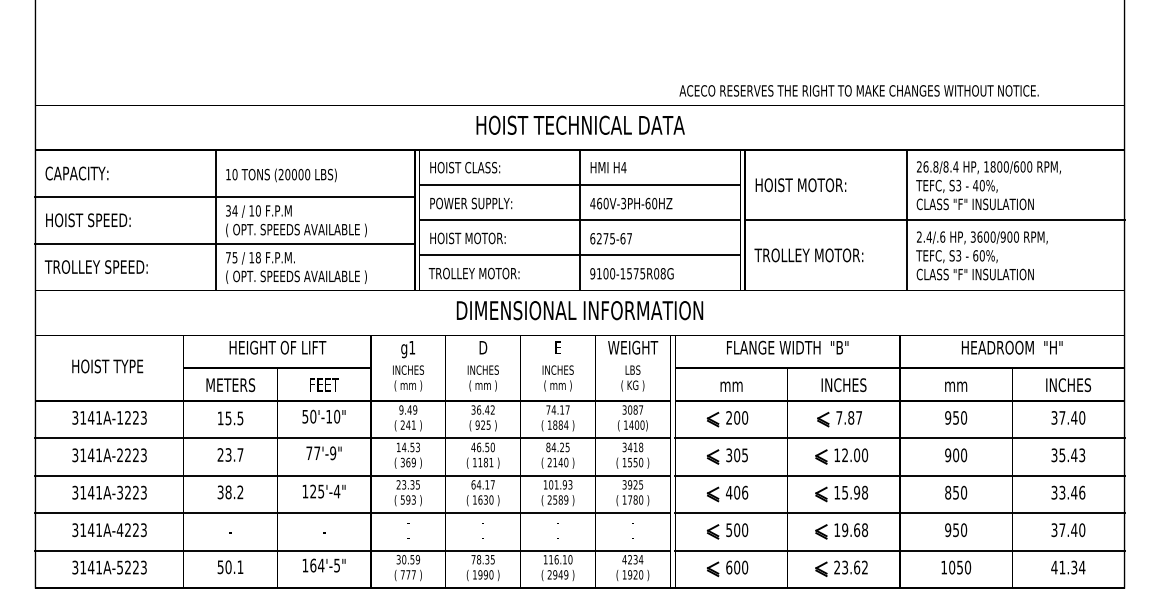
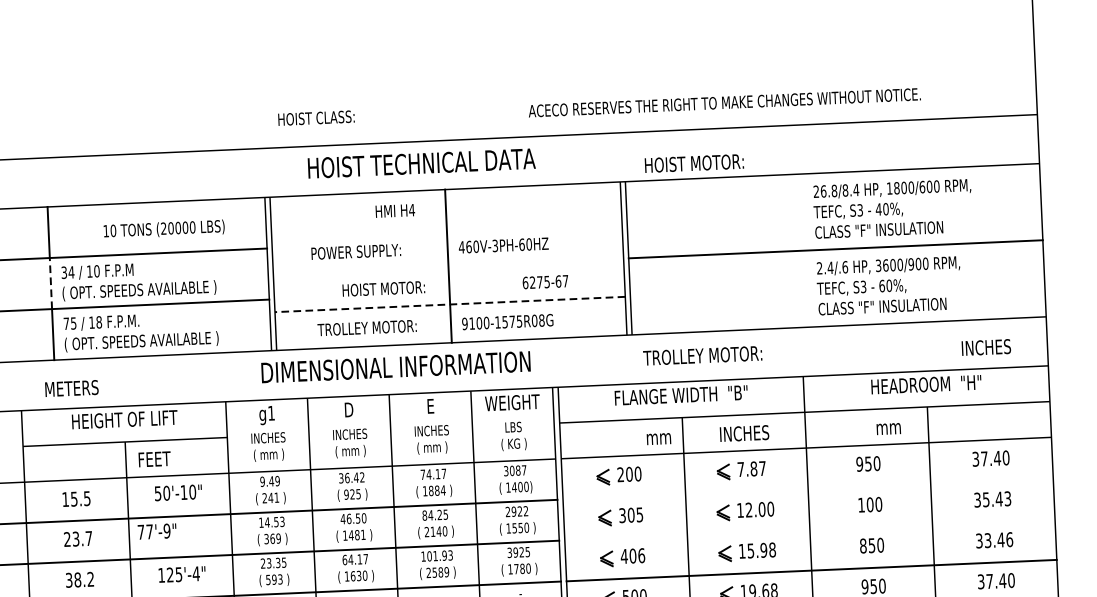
text: (858, 90) -> (724, 102), moved
text: (580, 124) -> (421, 162), moved
text: (465, 167) -> (316, 117), moved
text: (608, 167) -> (395, 210), moved
text: (281, 175) -> (164, 229), moved
line: (579, 185) -> (446, 228), removed
text: (800, 185) -> (693, 163), moved
text: (471, 203) -> (356, 251), moved
line: (215, 219) -> (50, 282), solid -> dashed
line: (579, 220) -> (447, 266), removed
line: (906, 220) -> (804, 250), removed
text: (467, 238) -> (383, 288), moved
text: (610, 238) -> (544, 281), moved
line: (579, 255) -> (449, 304), solid -> dashed
text: (808, 255) -> (702, 355), moved
text: (473, 273) -> (366, 327), moved
text: (579, 310) -> (395, 367), moved
text: (324, 384) -> (154, 458), moved
text: (230, 385) -> (71, 388), moved
text: (1068, 385) -> (986, 347), moved
text: (731, 386) -> (658, 438), moved
text: (956, 386) -> (889, 428), moved
line: (899, 438) -> (807, 489), removed
text: (632, 447) -> (516, 511), 3418 -> 2922
text: (323, 453) -> (156, 531), moved
text: (948, 455) -> (861, 505), 900 -> 100
text: (480, 462) -> (351, 535), 1181 -> 1481
line: (899, 475) -> (809, 529), removed

